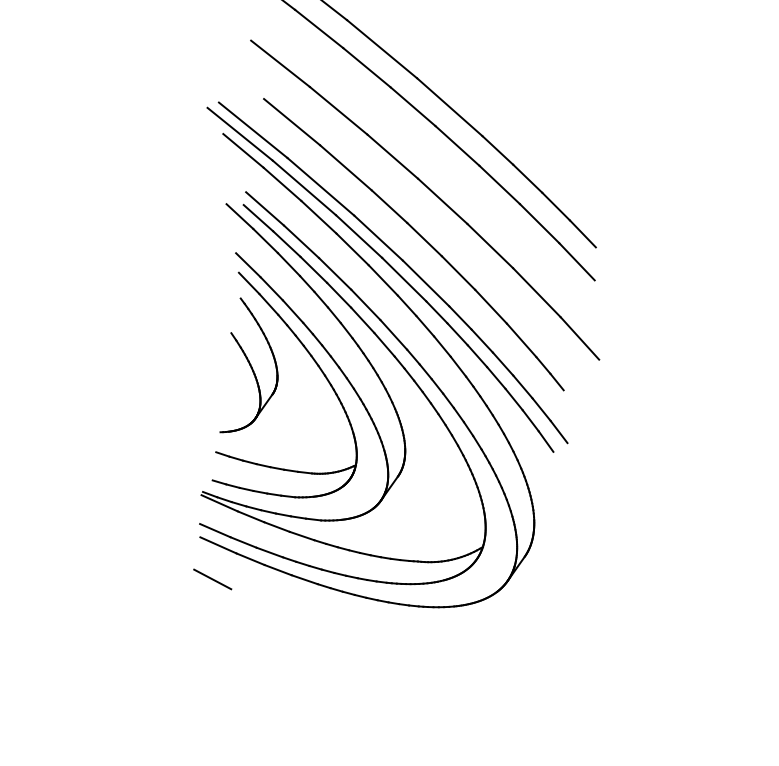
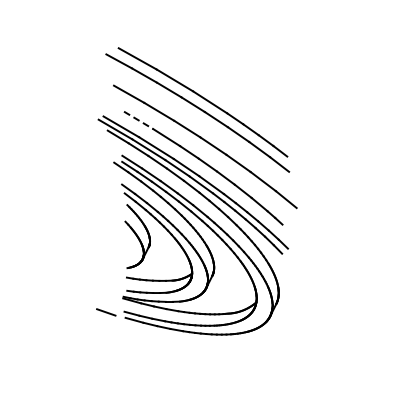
line: (291, 122) -> (138, 120), solid -> dashed
line: (213, 579) -> (106, 312), moved

